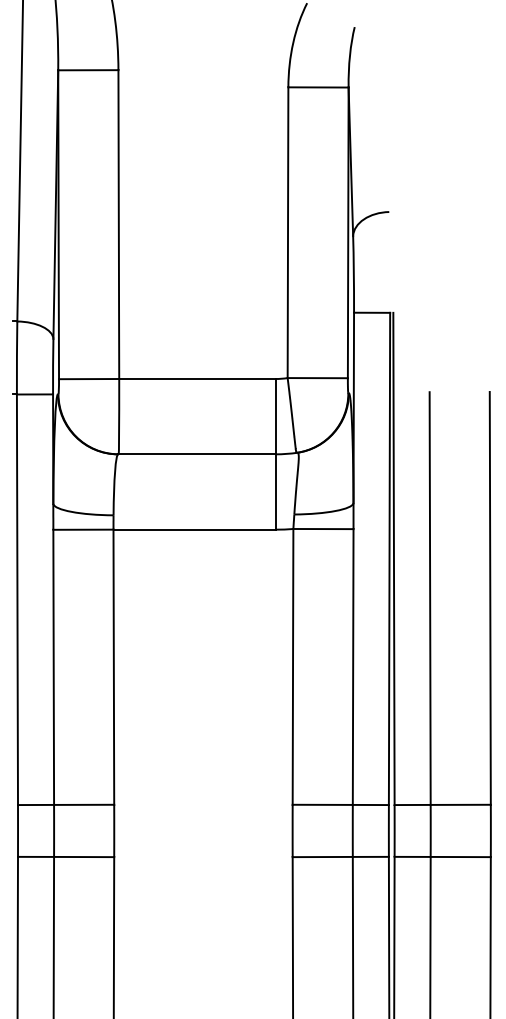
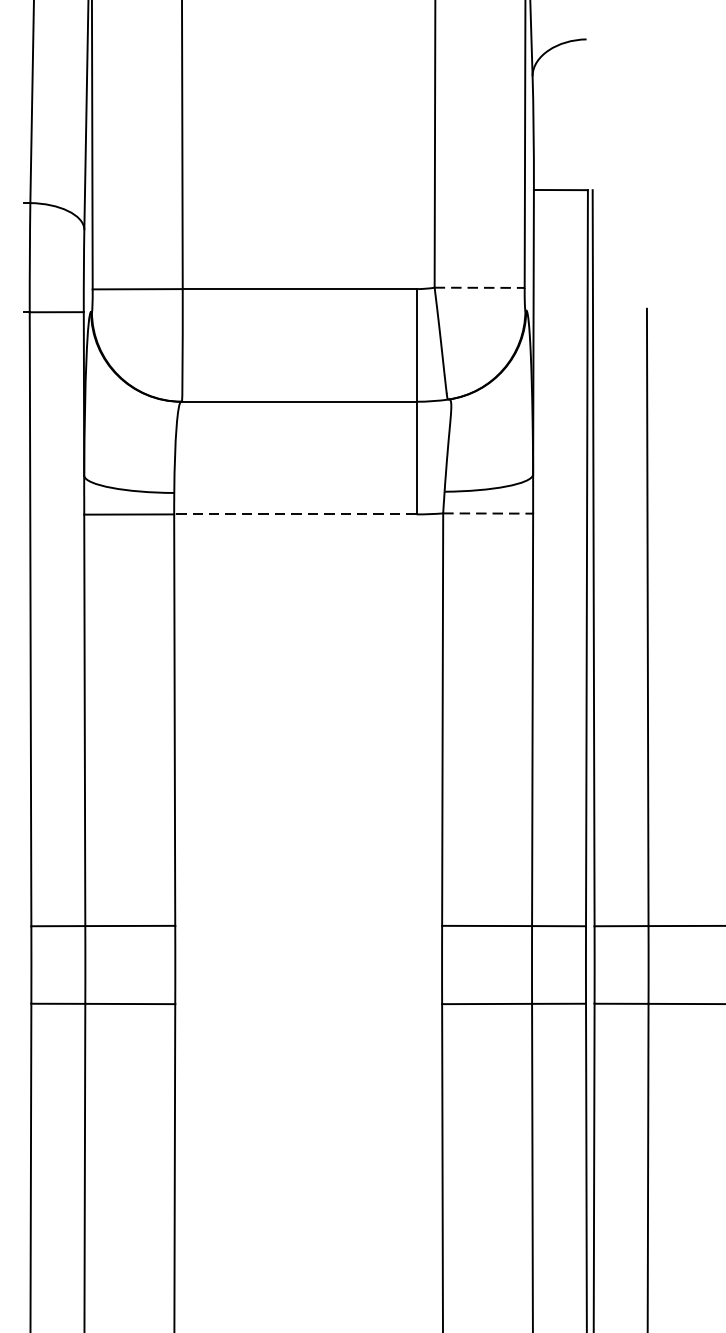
line: (318, 378) -> (480, 288), solid -> dashed
line: (194, 529) -> (295, 514), solid -> dashed
line: (323, 529) -> (488, 514), solid -> dashed

